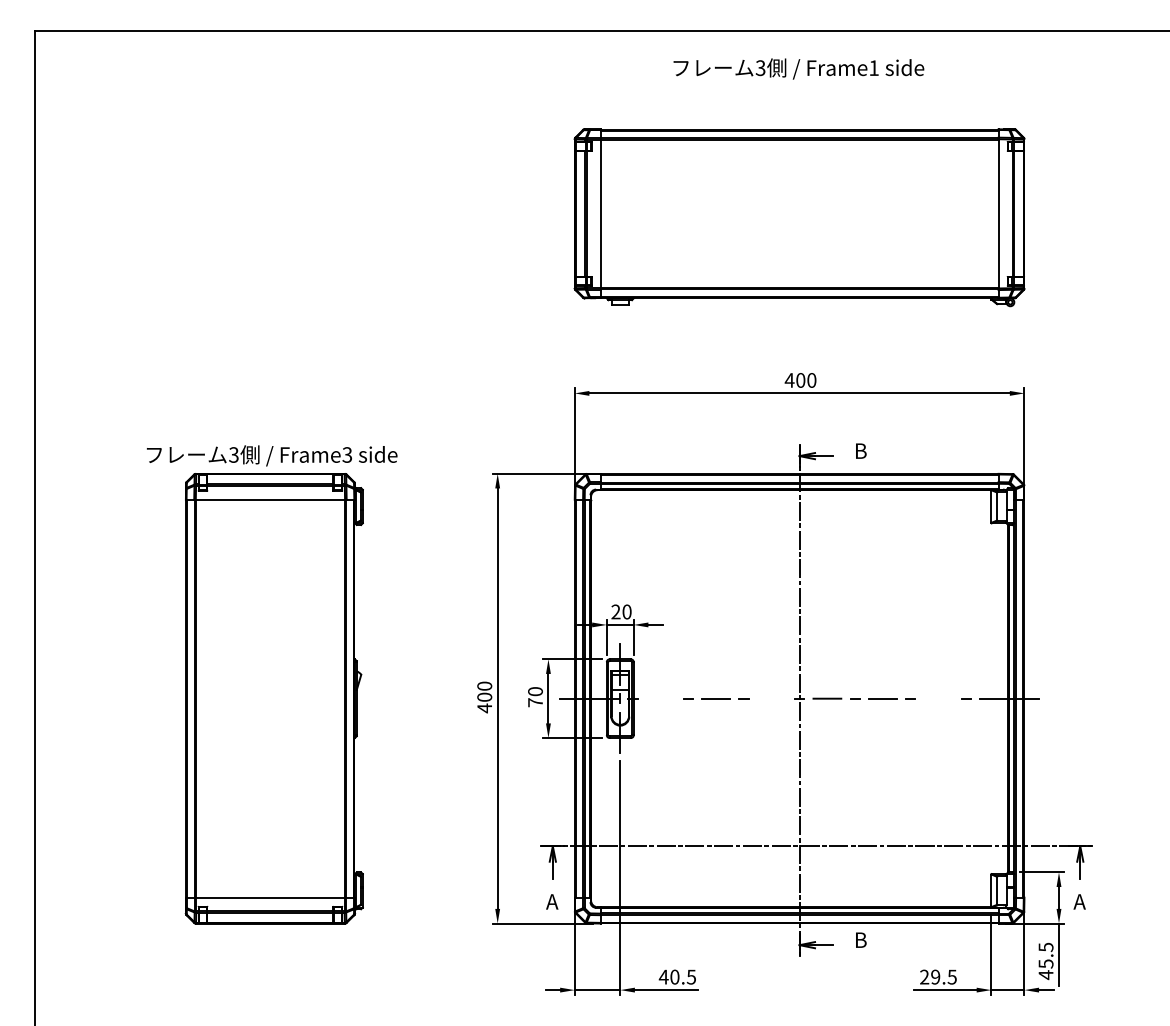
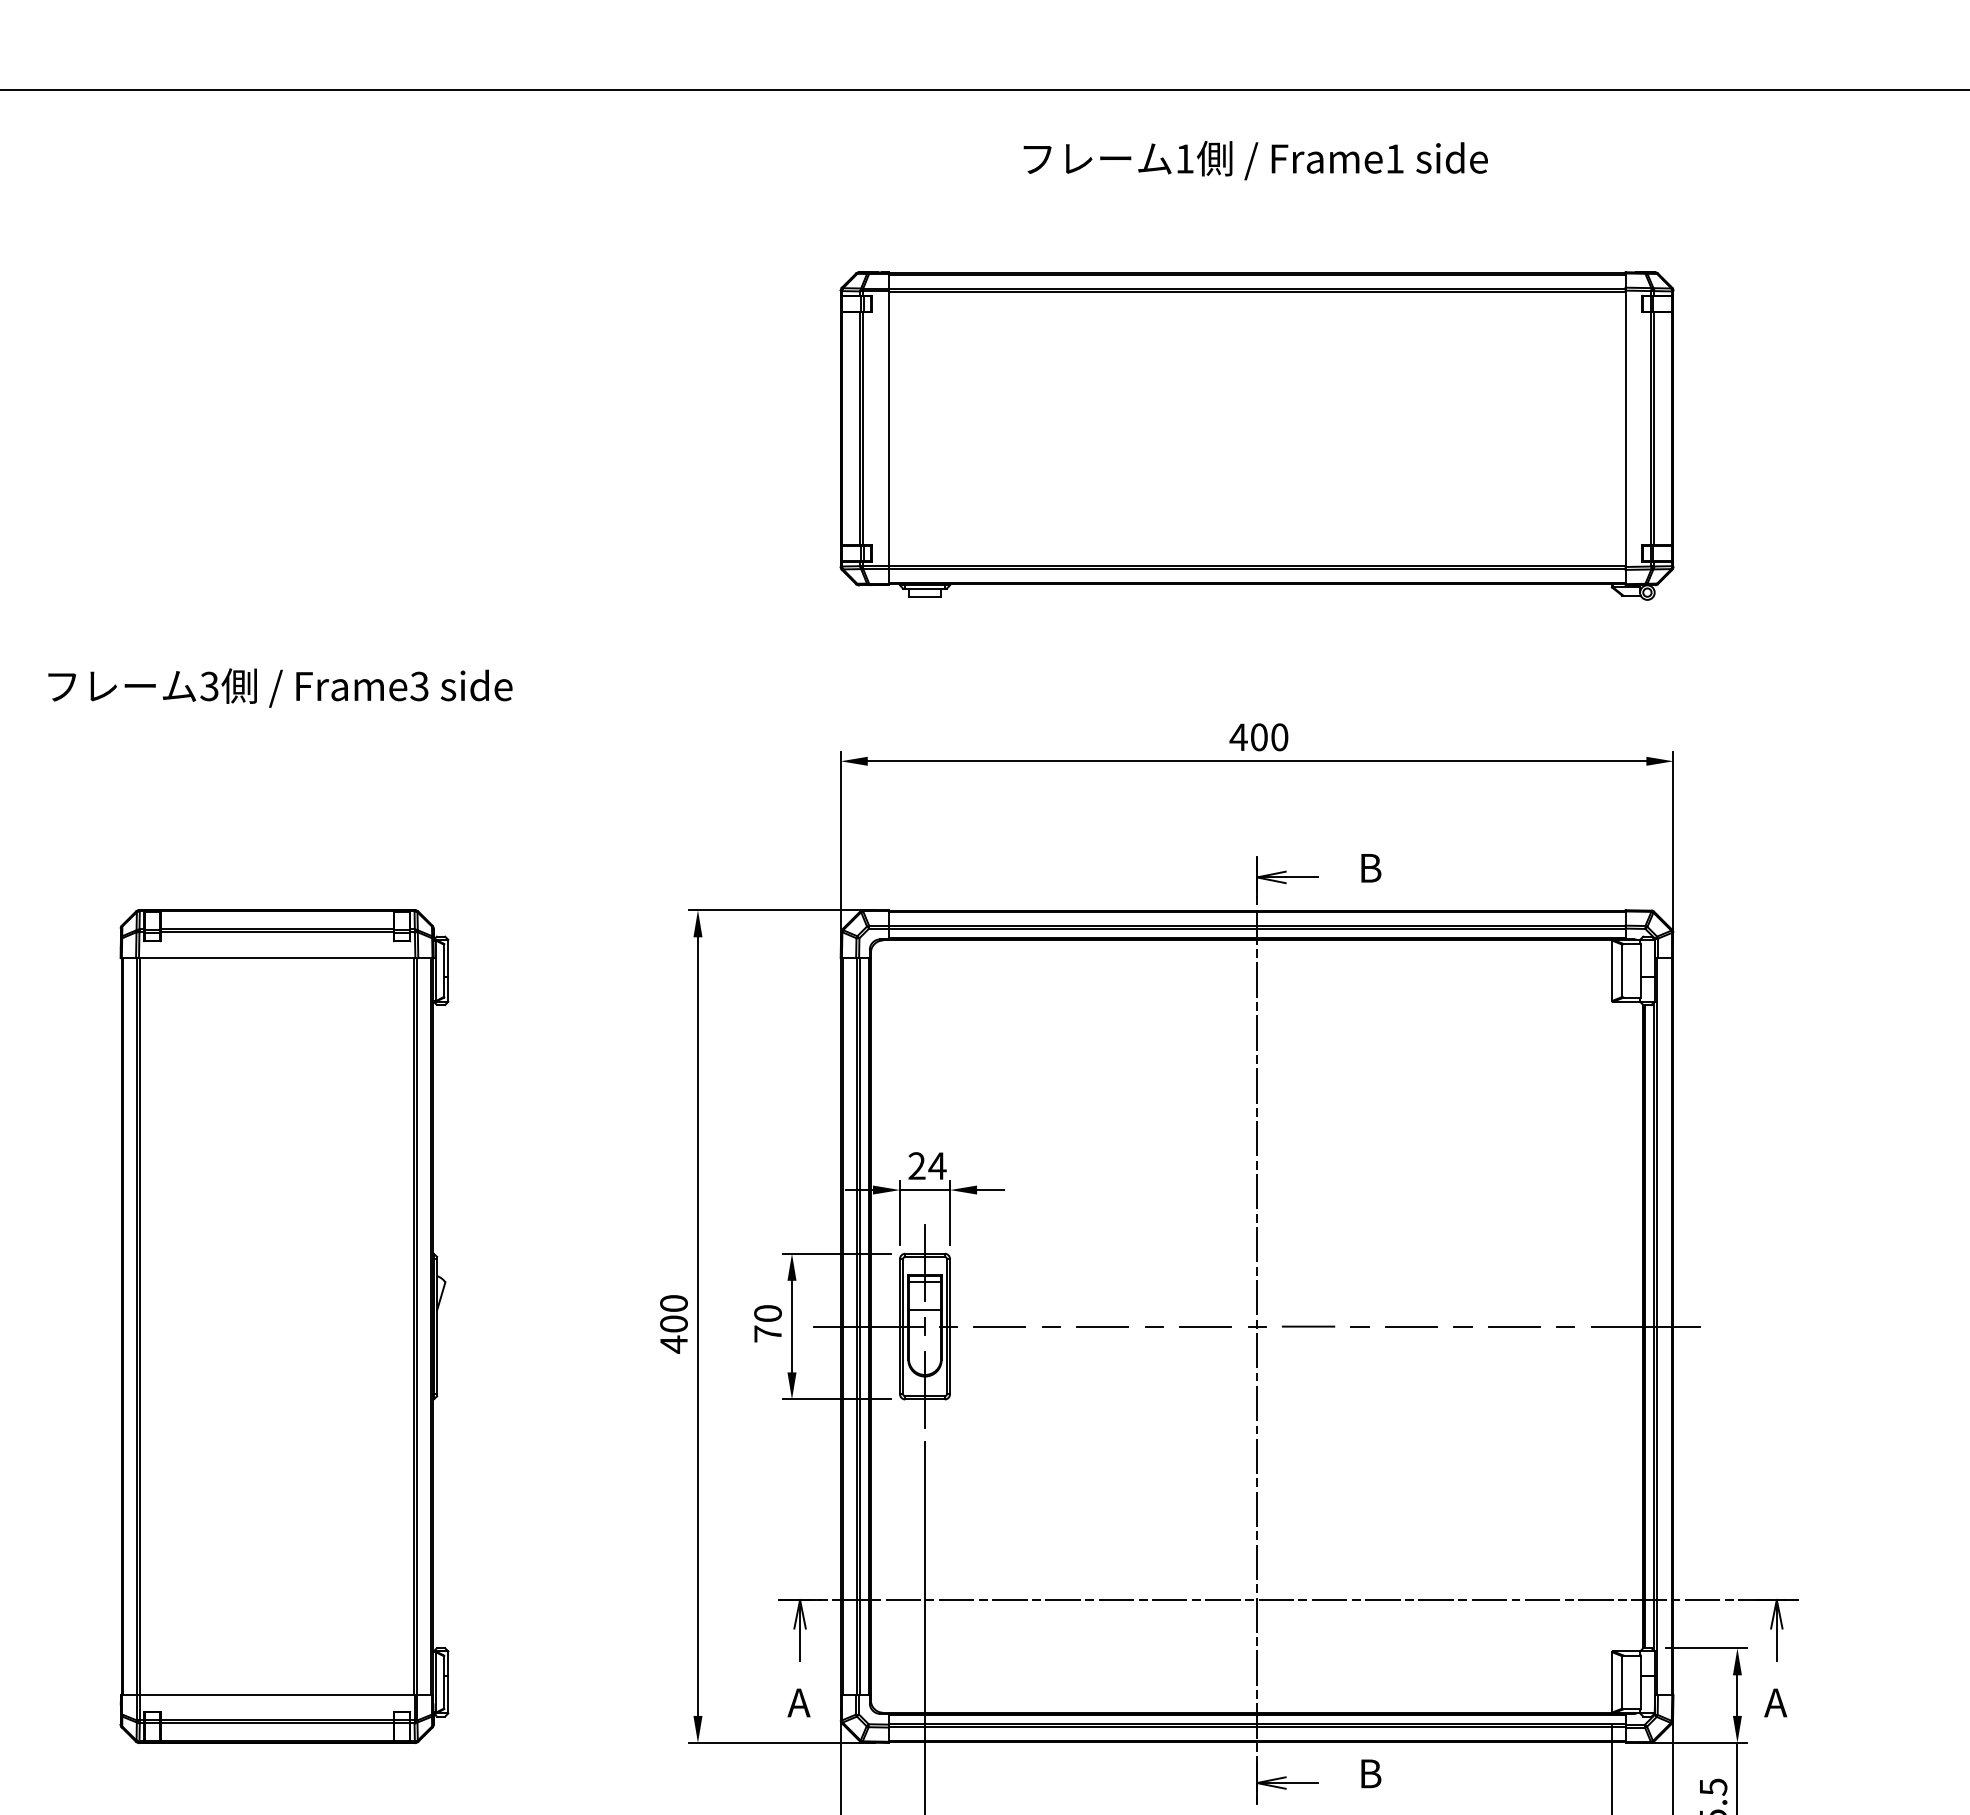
text: (760, 68) -> (1184, 159), 3 -> 1
text: (272, 455) -> (280, 687), moved
text: (626, 611) -> (936, 1165), 20 -> 24
line: (660, 698) -> (999, 1326), added
line: (771, 698) -> (1205, 1326), added
line: (938, 698) -> (1514, 1326), added

